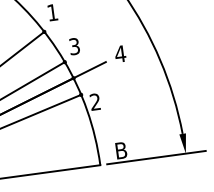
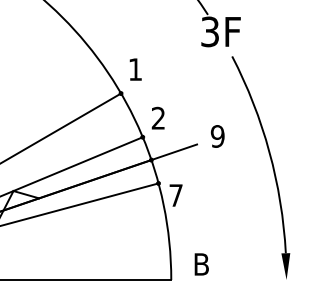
text: (74, 46) -> (158, 118), 3 -> 2
text: (120, 54) -> (217, 136), 4 -> 9
text: (94, 102) -> (175, 195), 2 -> 7
line: (156, 158) -> (246, 280), removed

